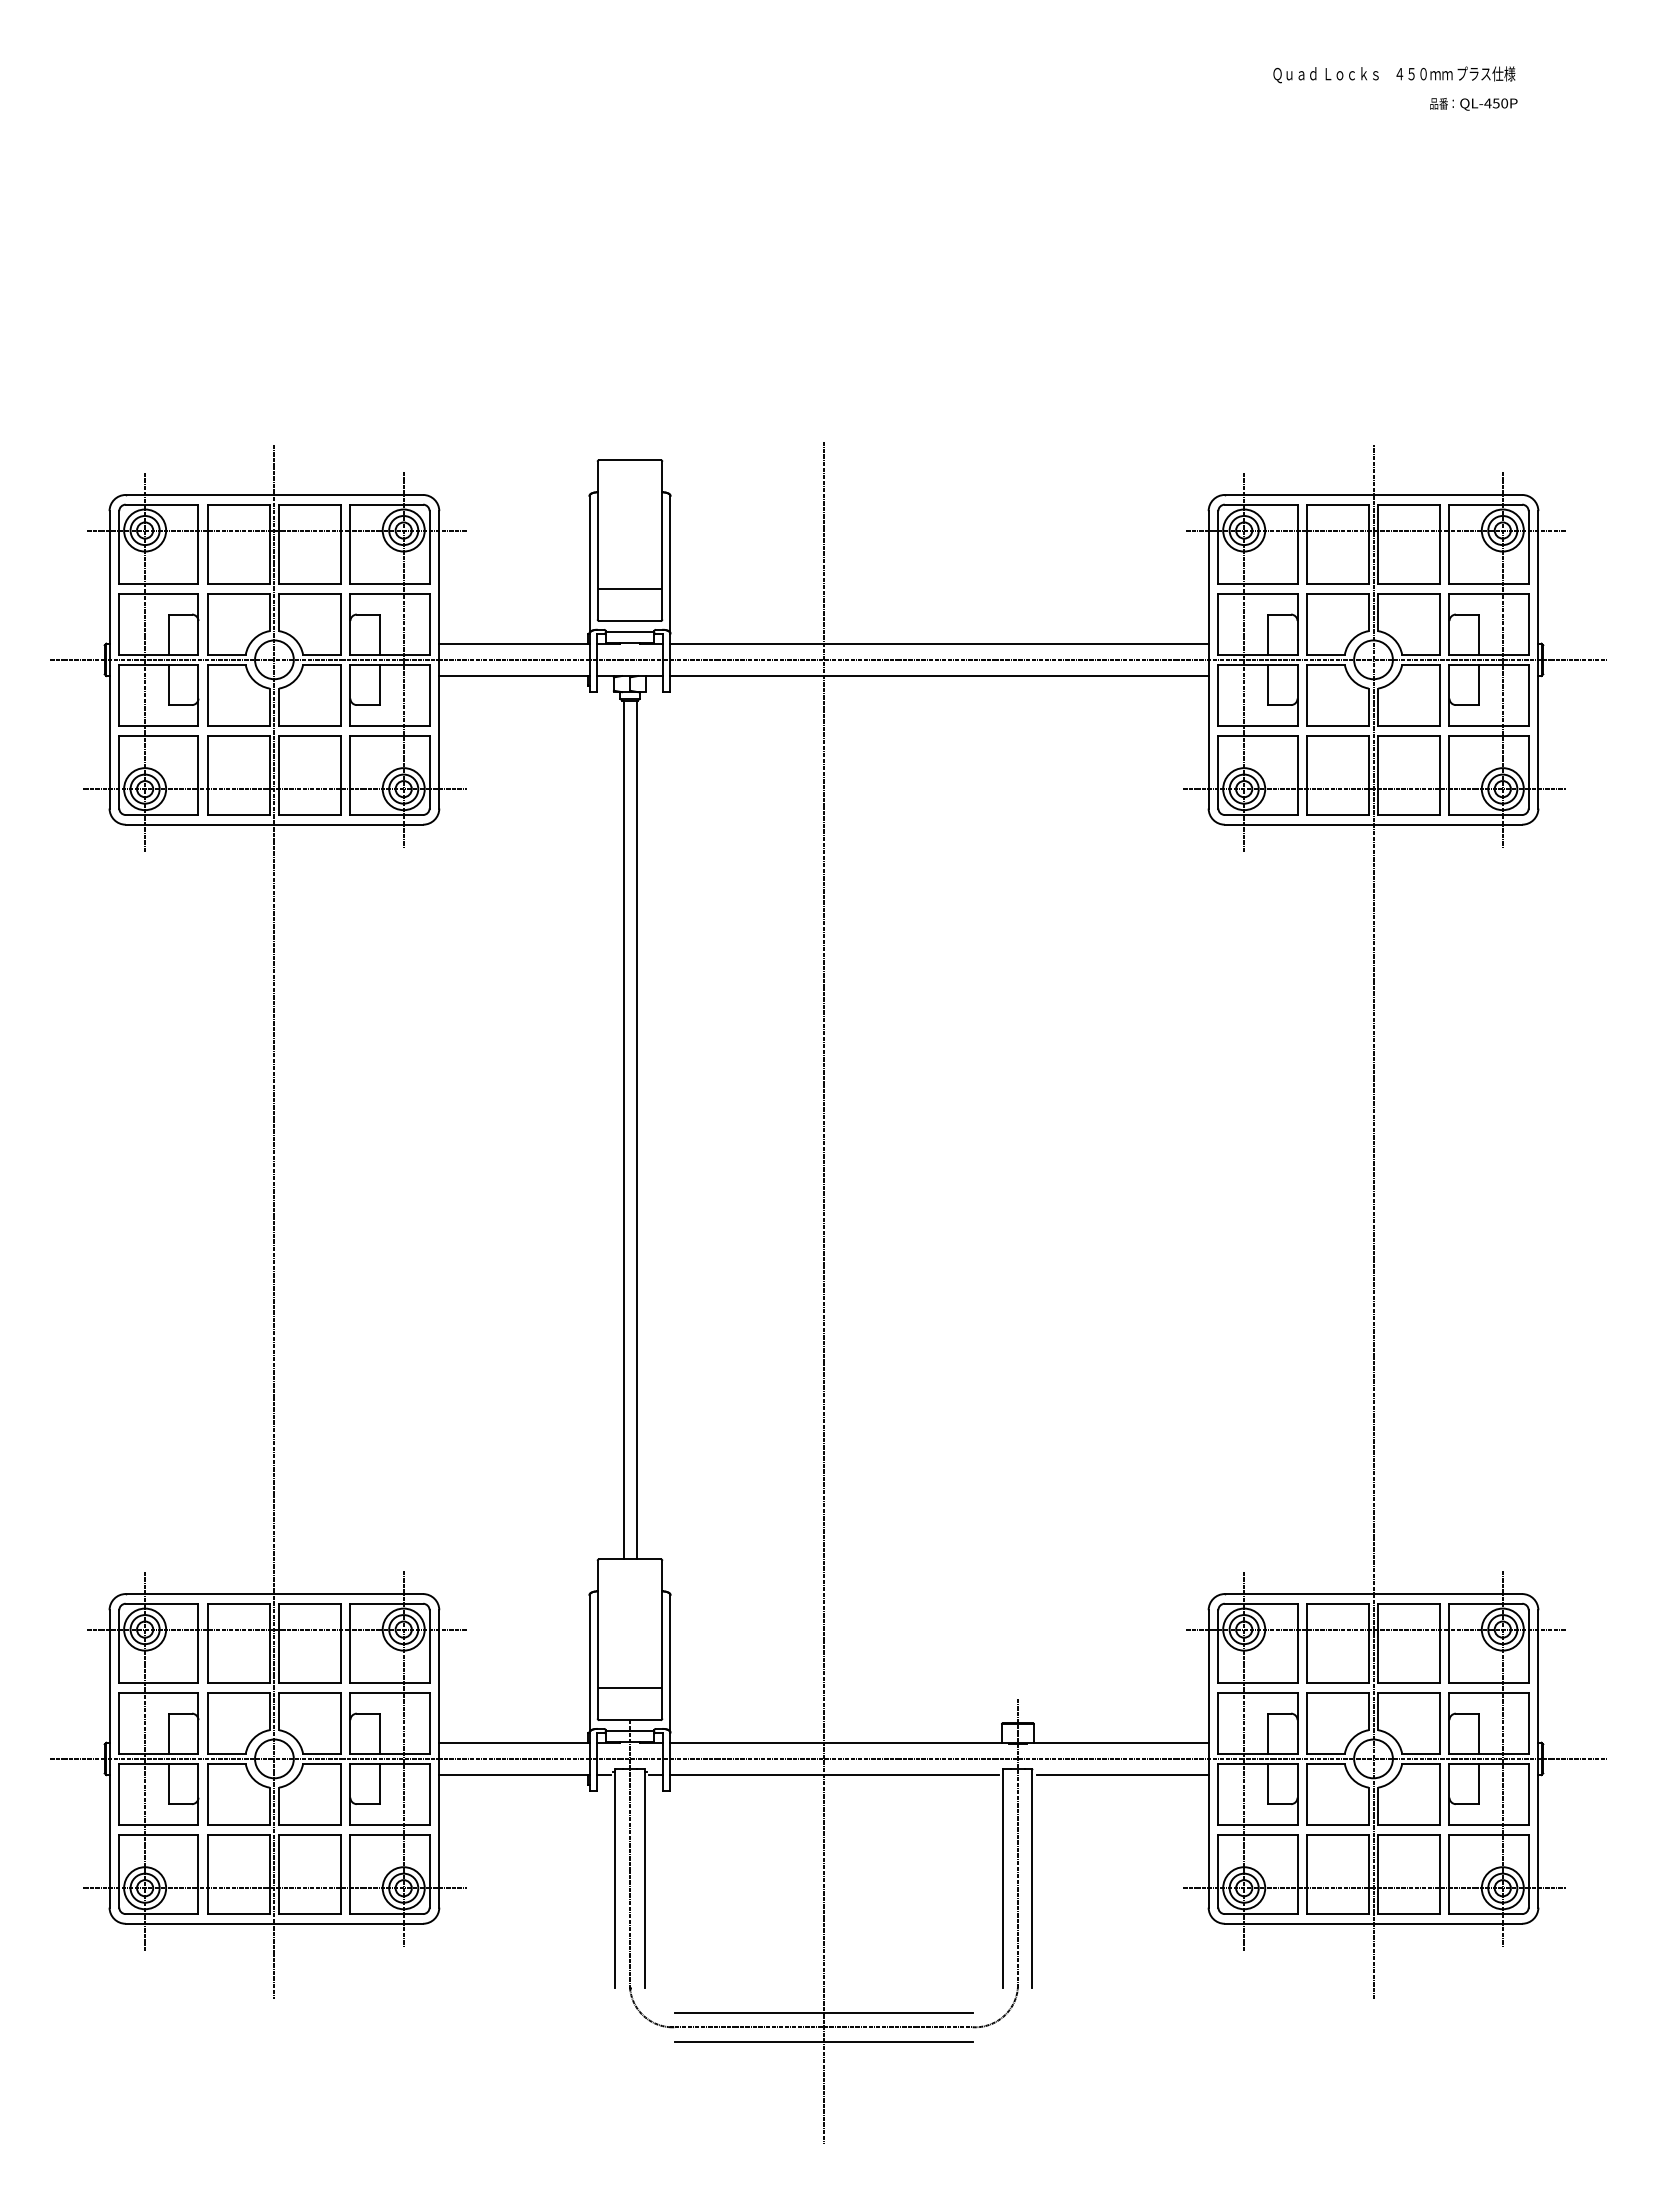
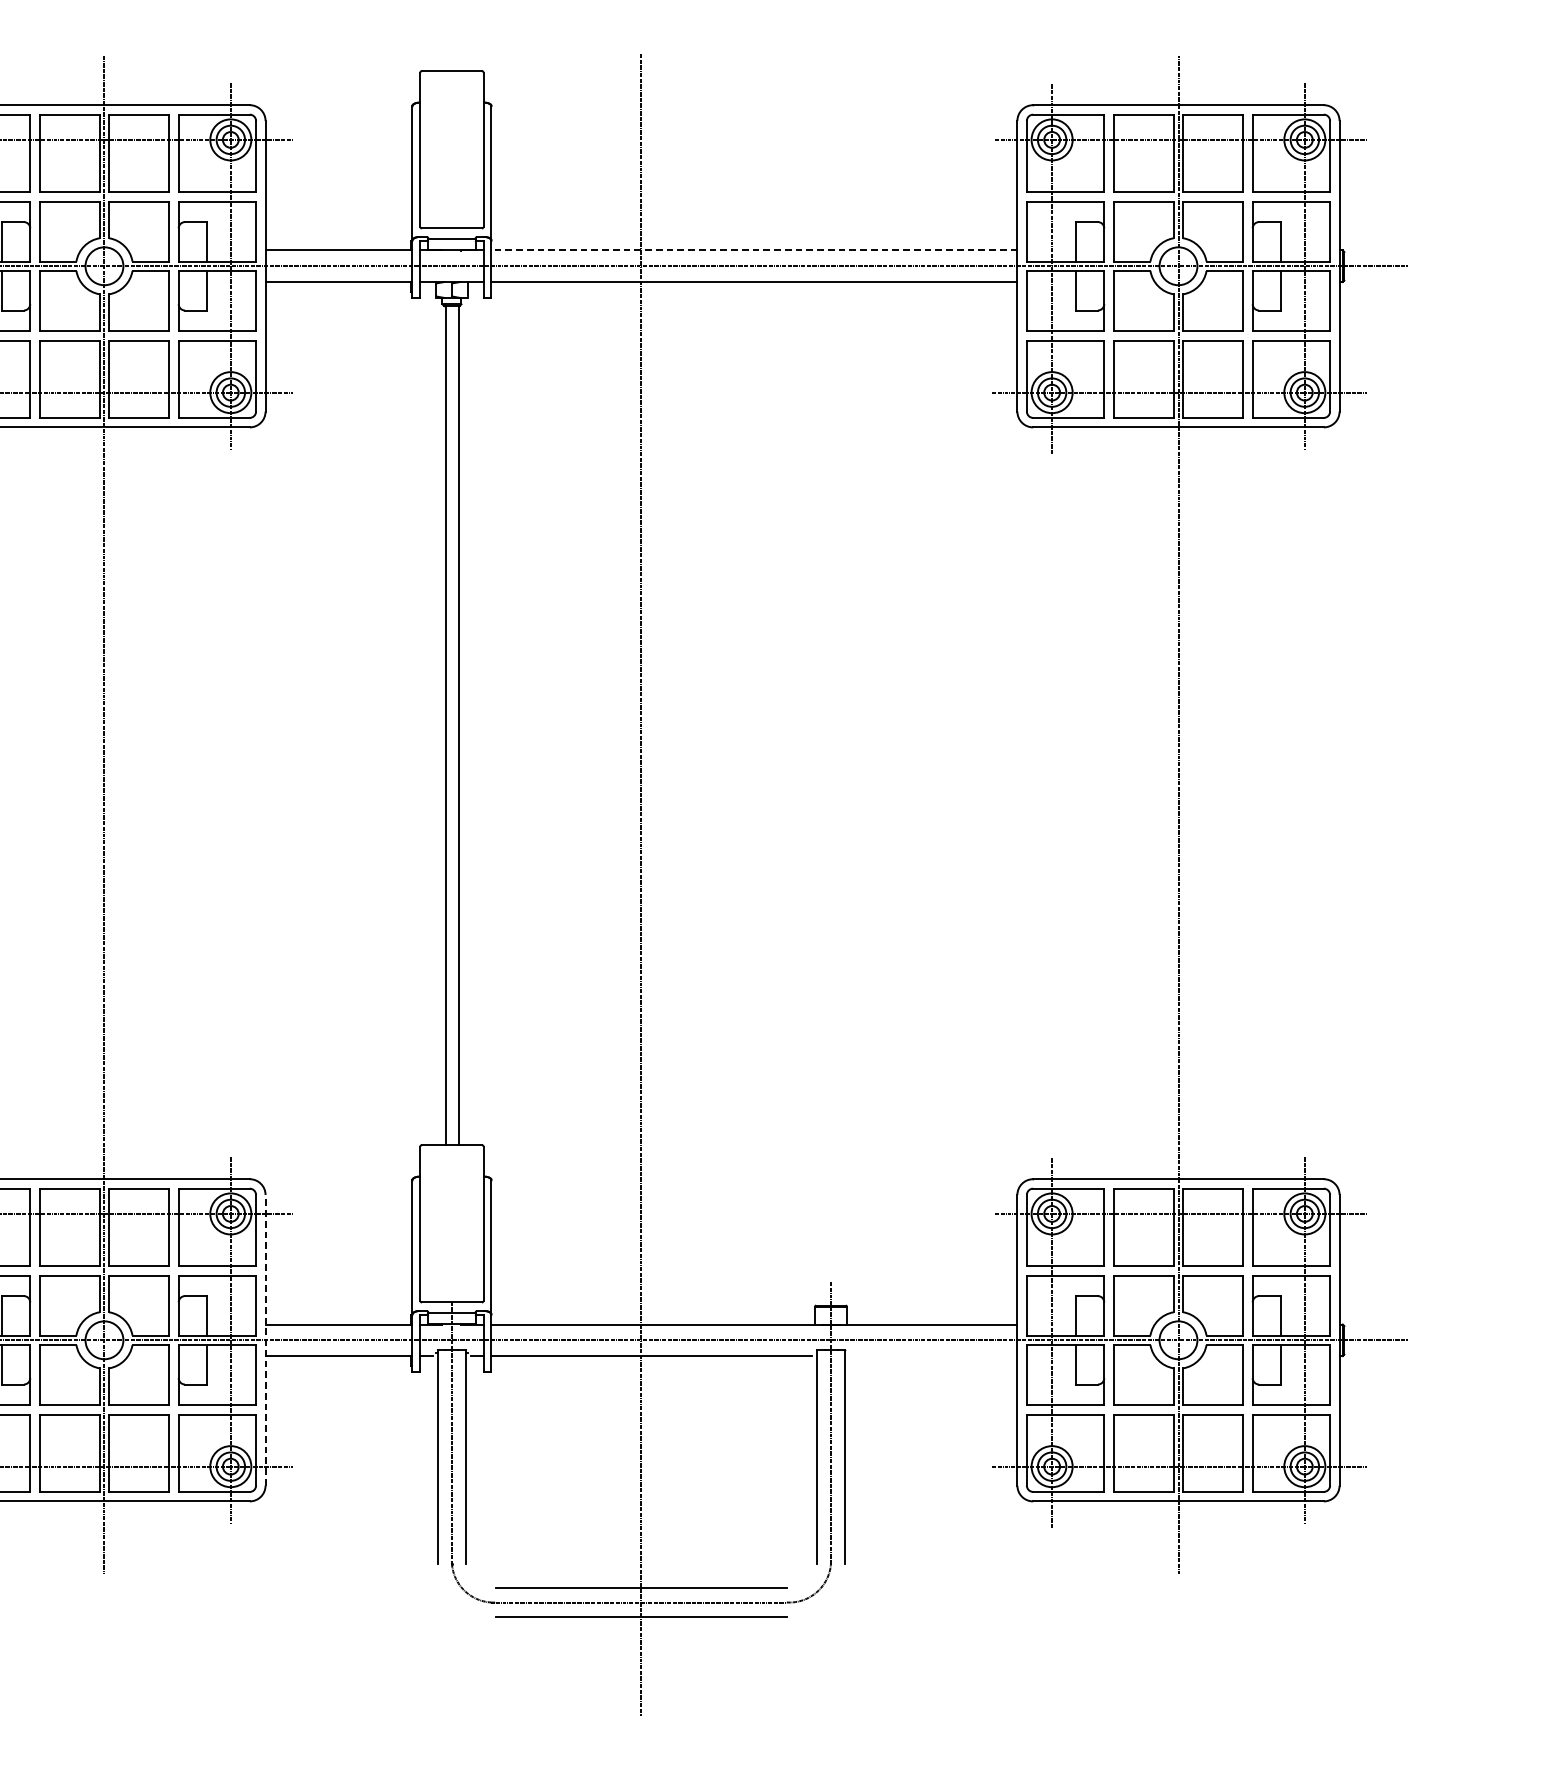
line: (629, 588) -> (451, 196), removed
line: (939, 643) -> (754, 250), solid -> dashed
line: (629, 1687) -> (451, 1270), removed
line: (439, 1758) -> (265, 1339), solid -> dashed
line: (1122, 1775) -> (933, 1356), removed

